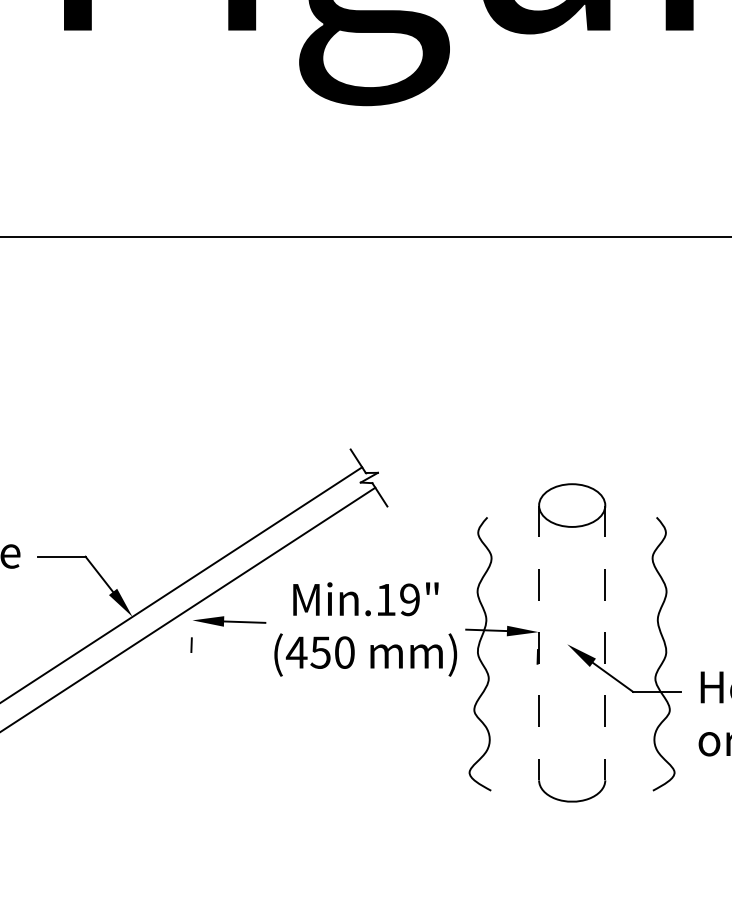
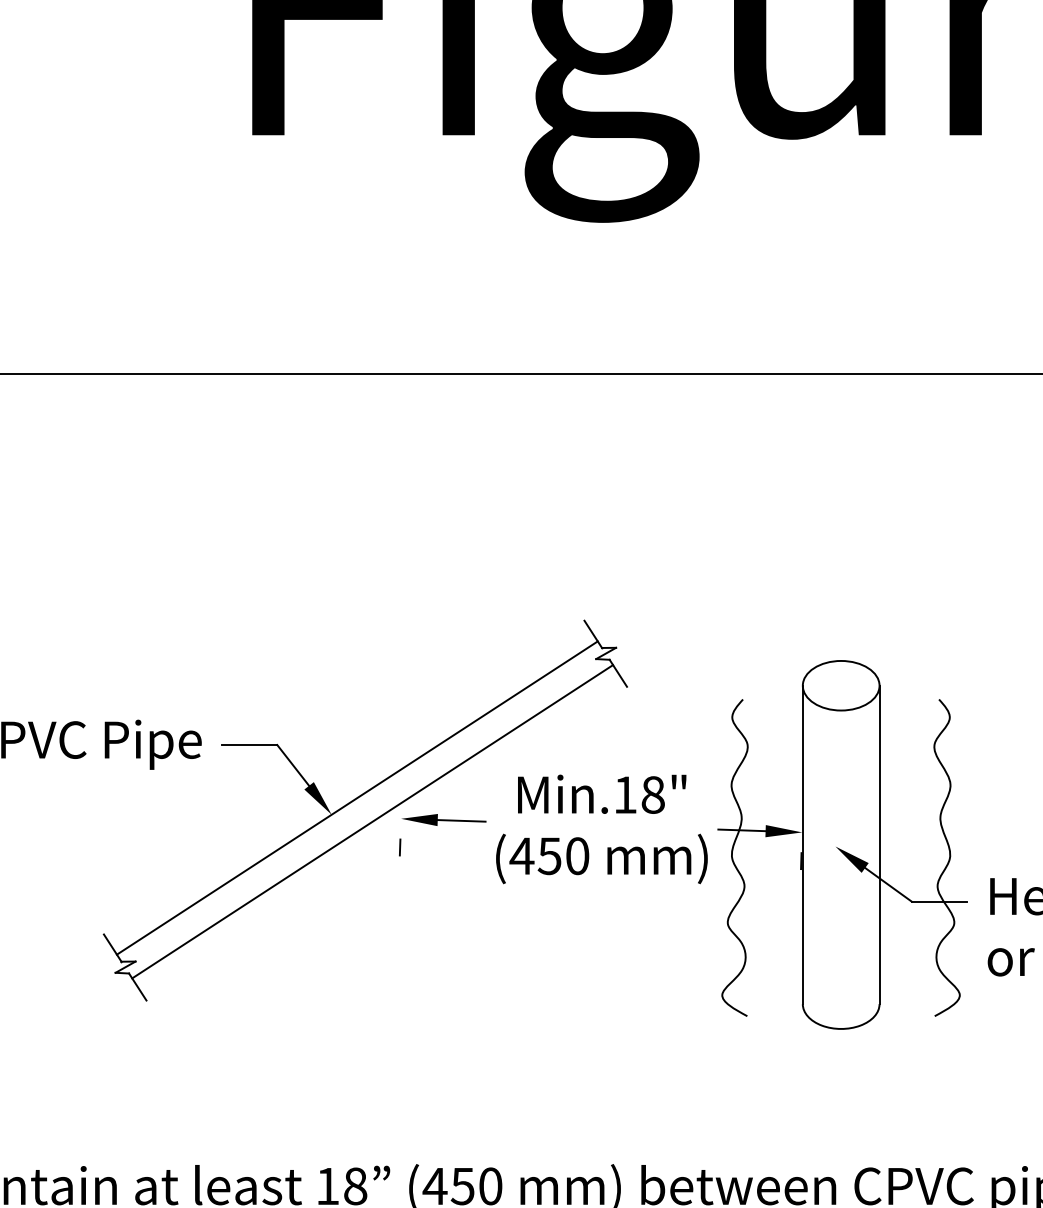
text: (409, 599) -> (652, 794), Min.19" -> Min.18"
line: (538, 643) -> (802, 845), dashed -> solid
line: (605, 643) -> (879, 845), dashed -> solid

